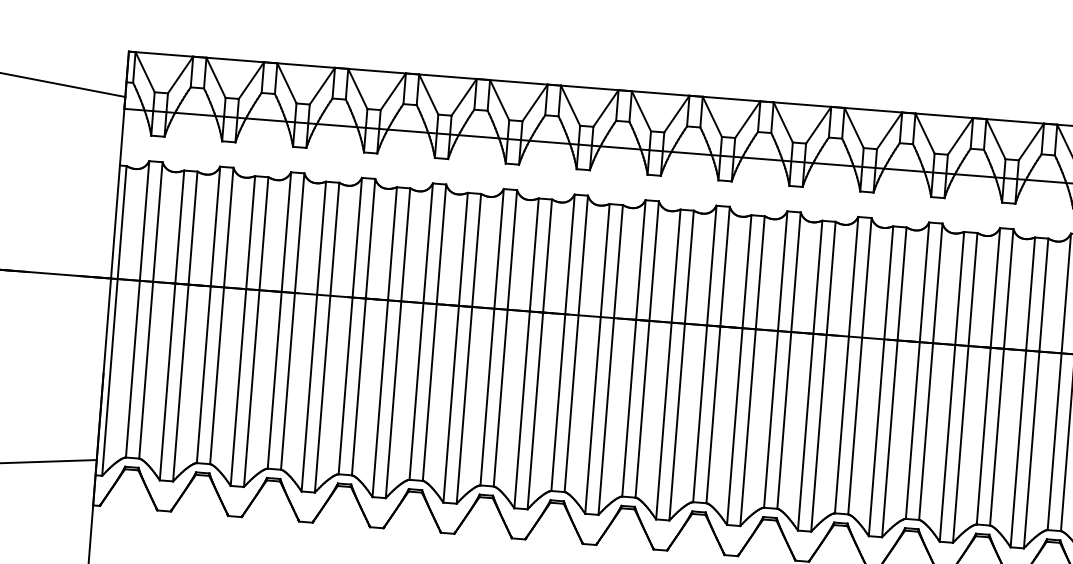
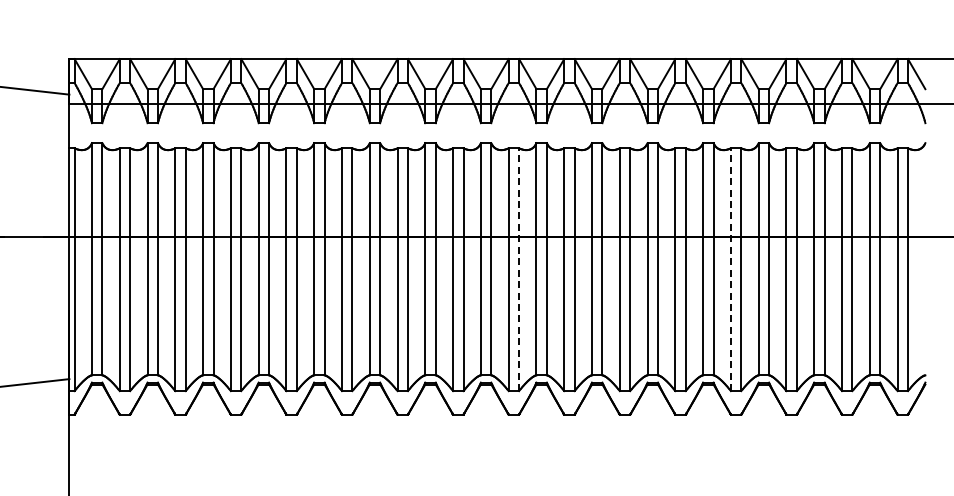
line: (682, 365) -> (519, 269), solid -> dashed
line: (951, 386) -> (730, 269), solid -> dashed

